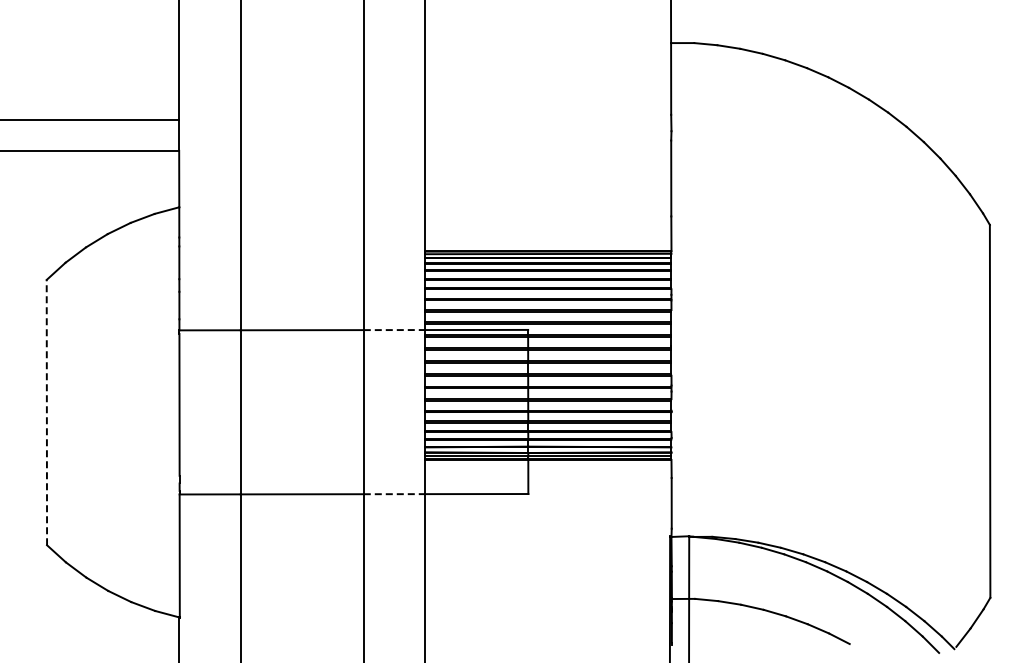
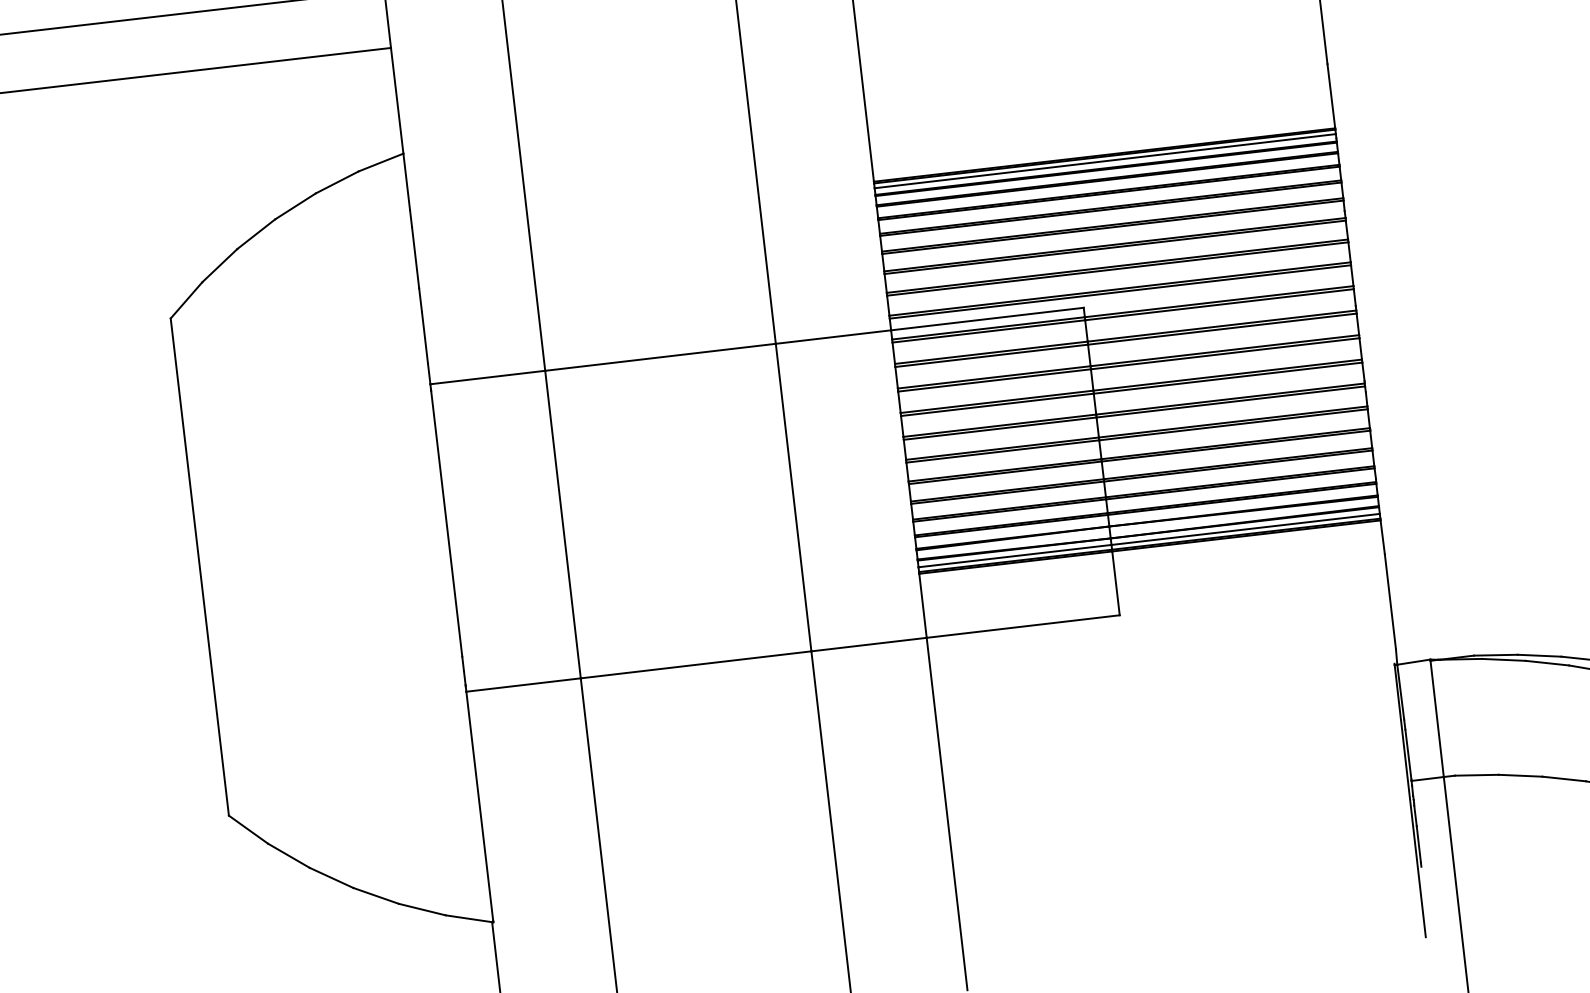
line: (394, 330) -> (833, 337), dashed -> solid
line: (46, 412) -> (199, 567), dashed -> solid
line: (394, 494) -> (869, 645), dashed -> solid

